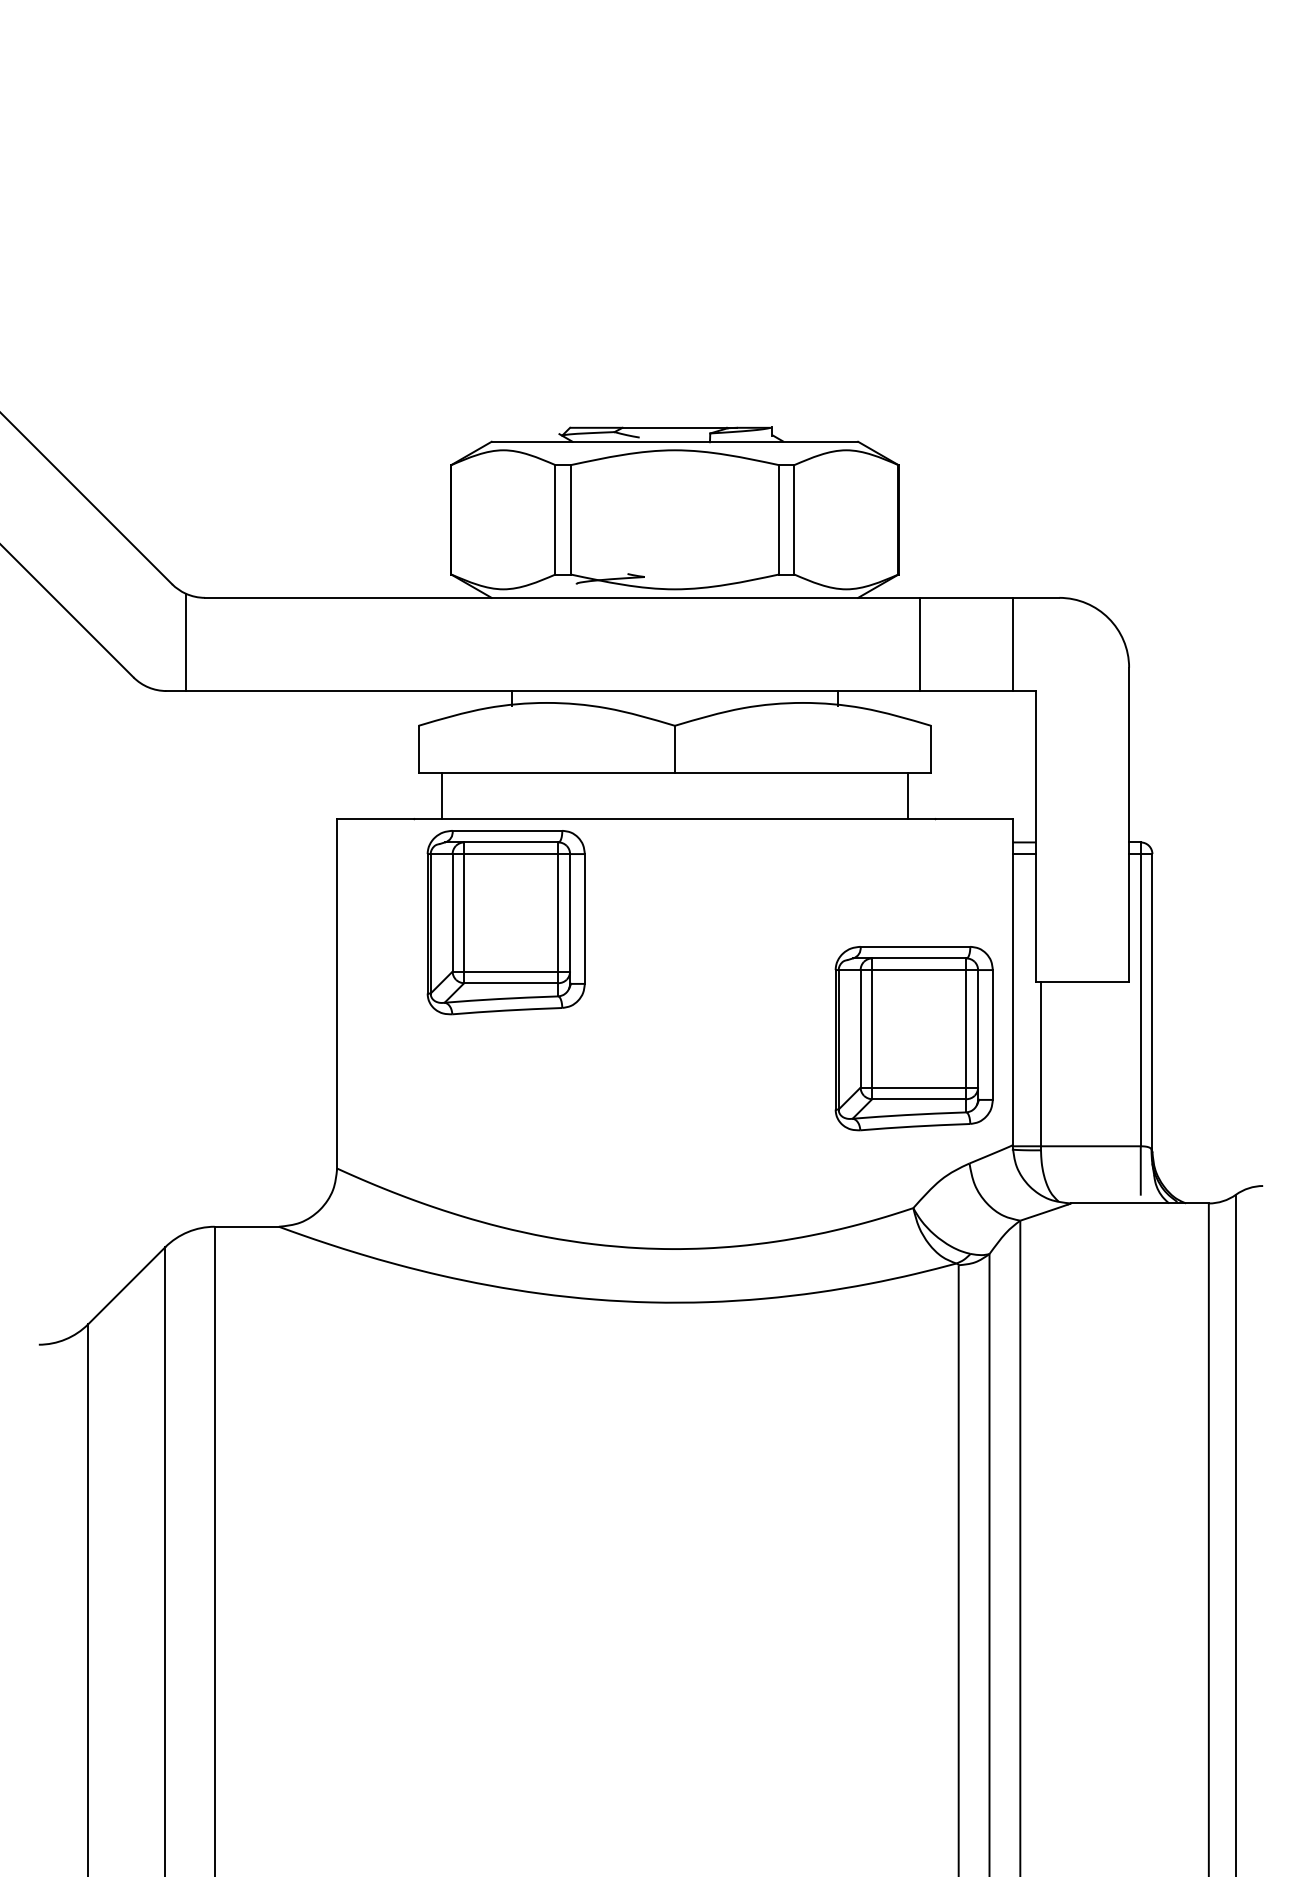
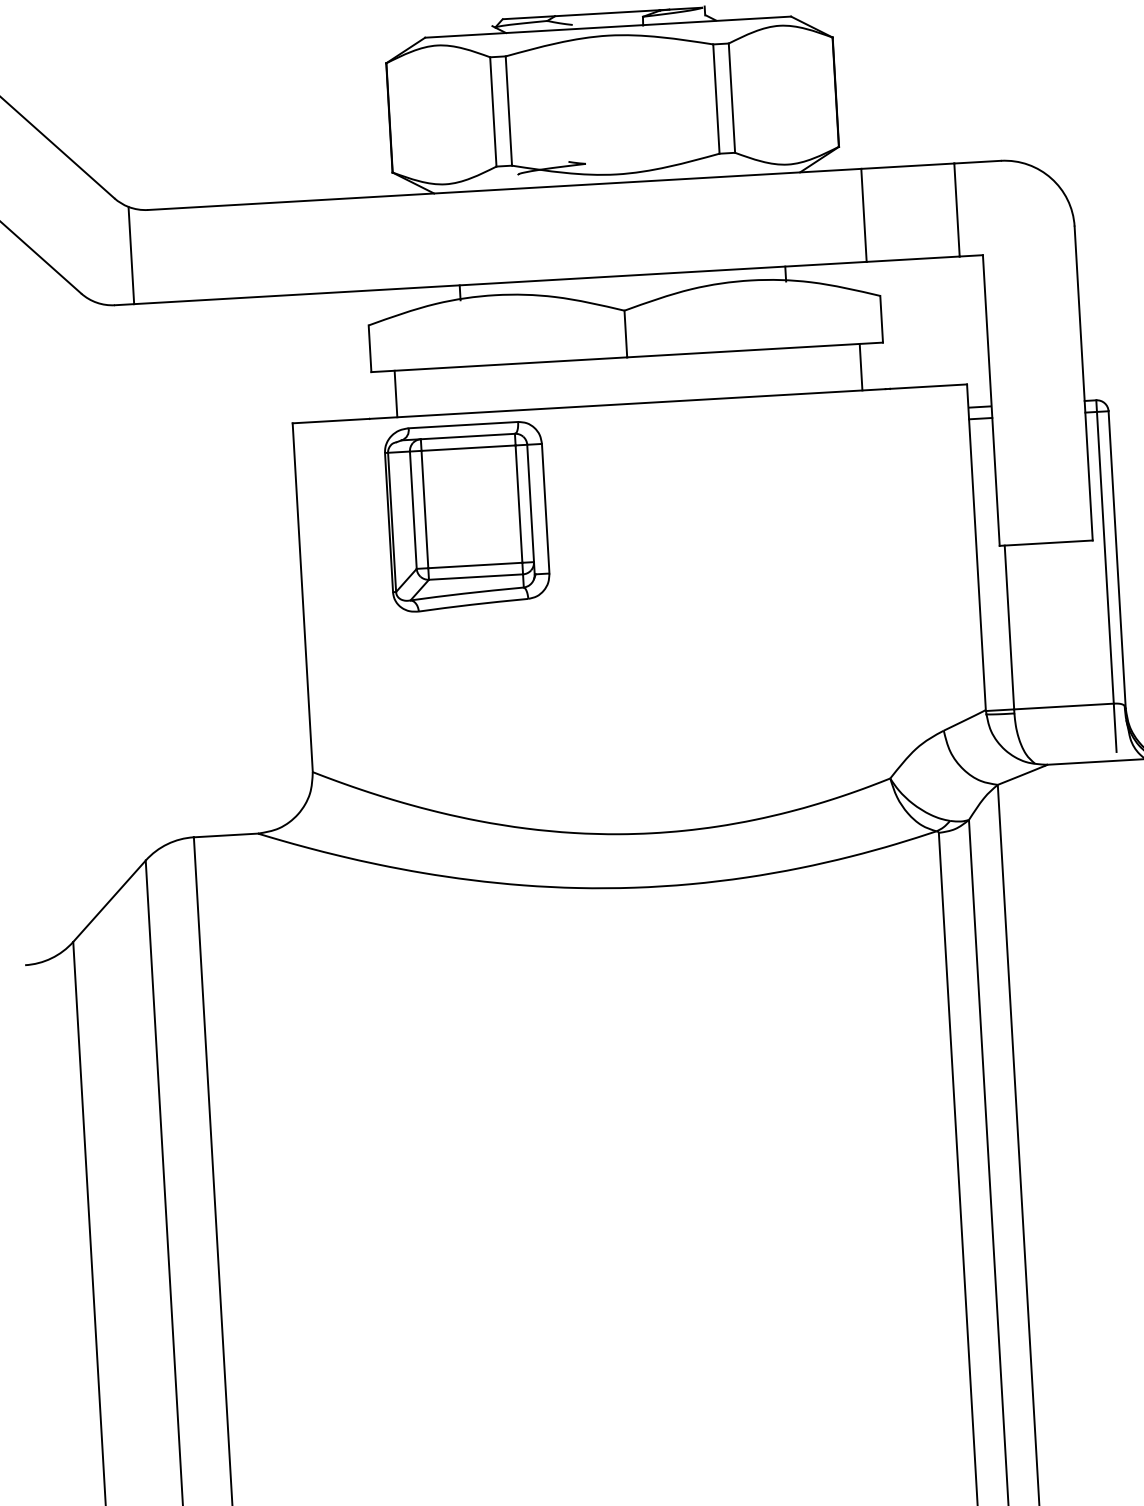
part: (913, 1038) -> (880, 609), removed

